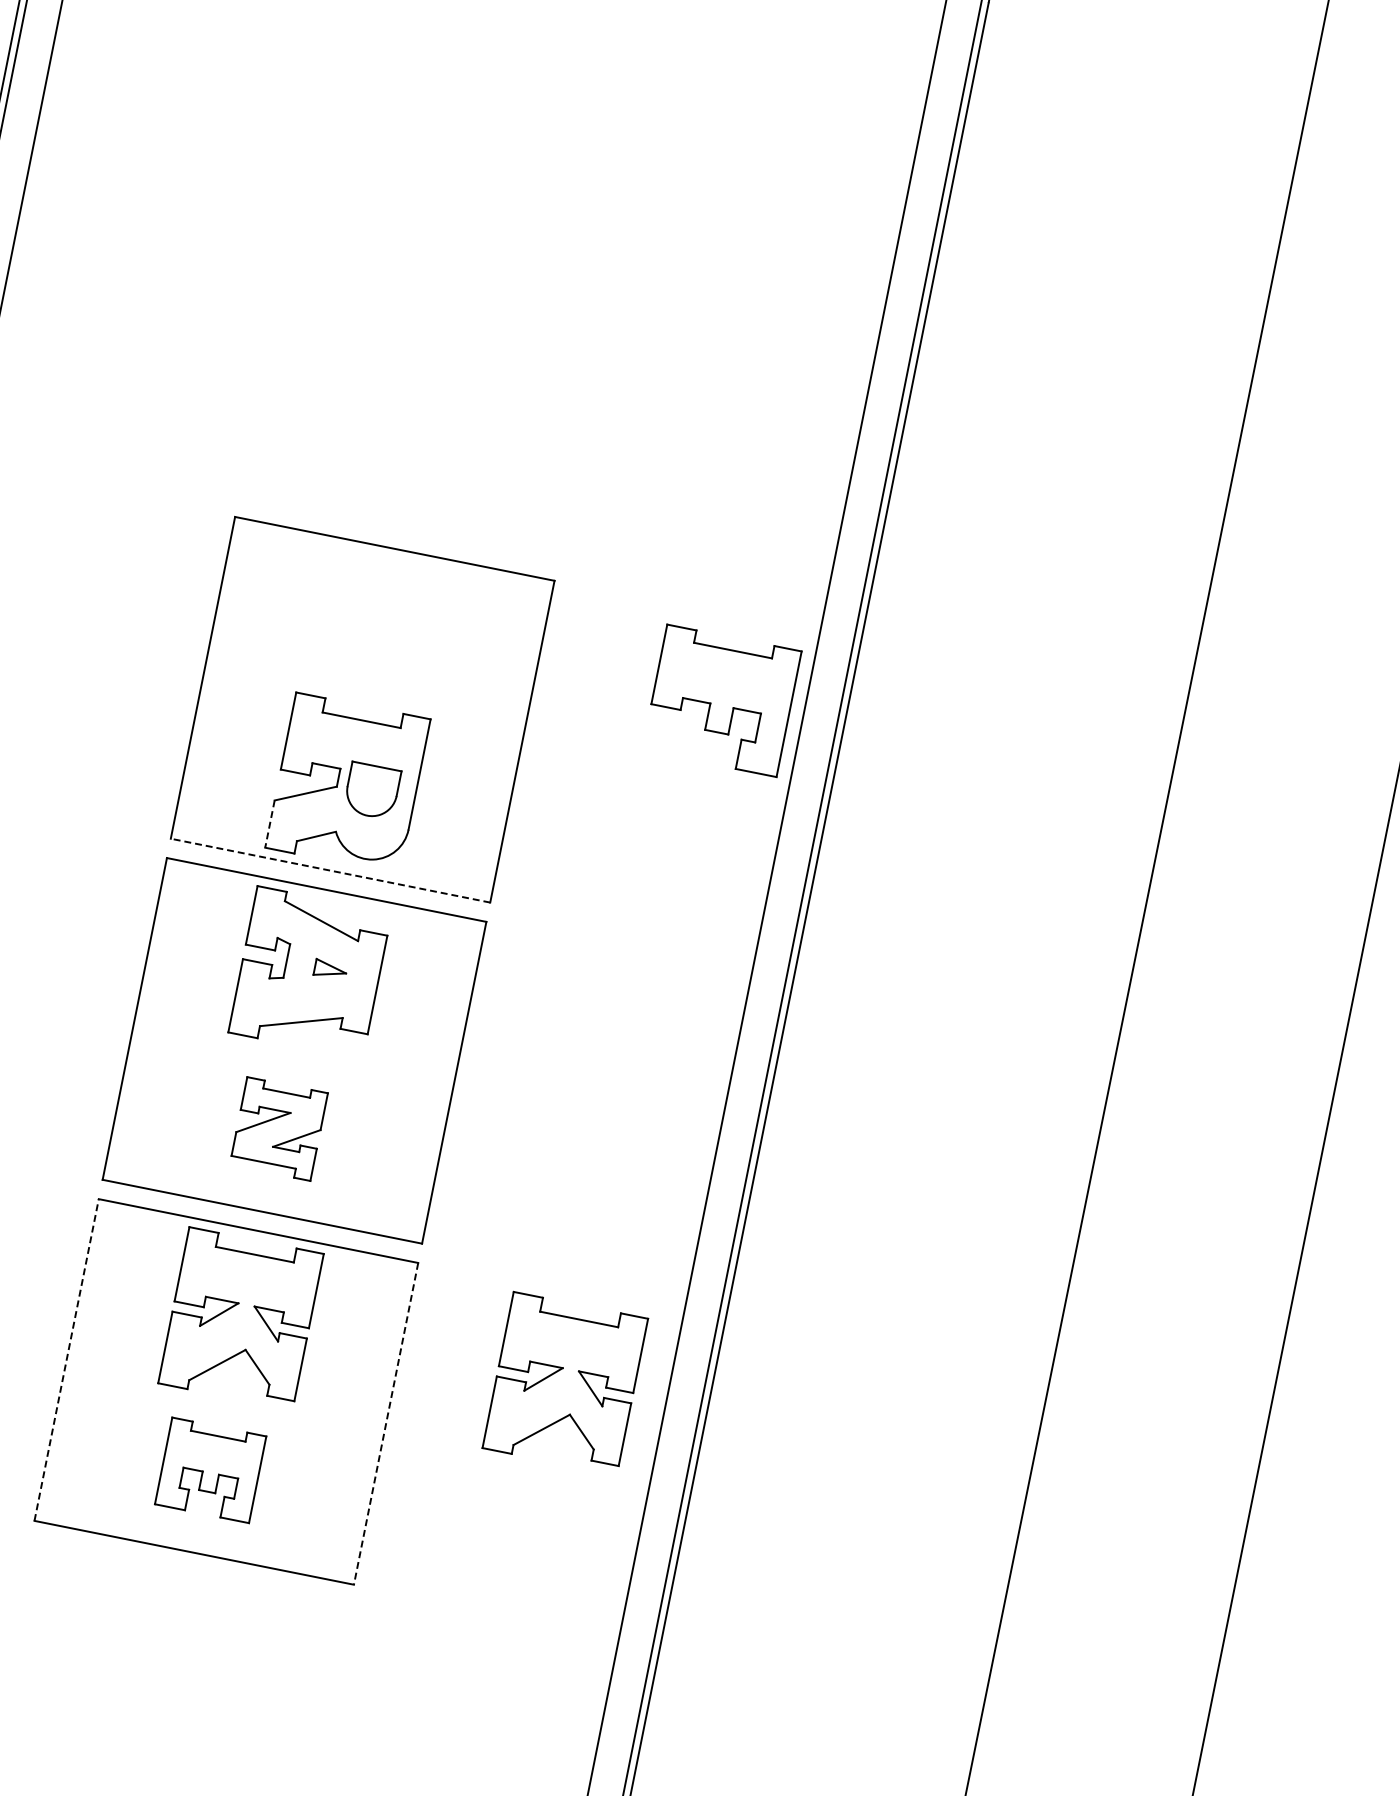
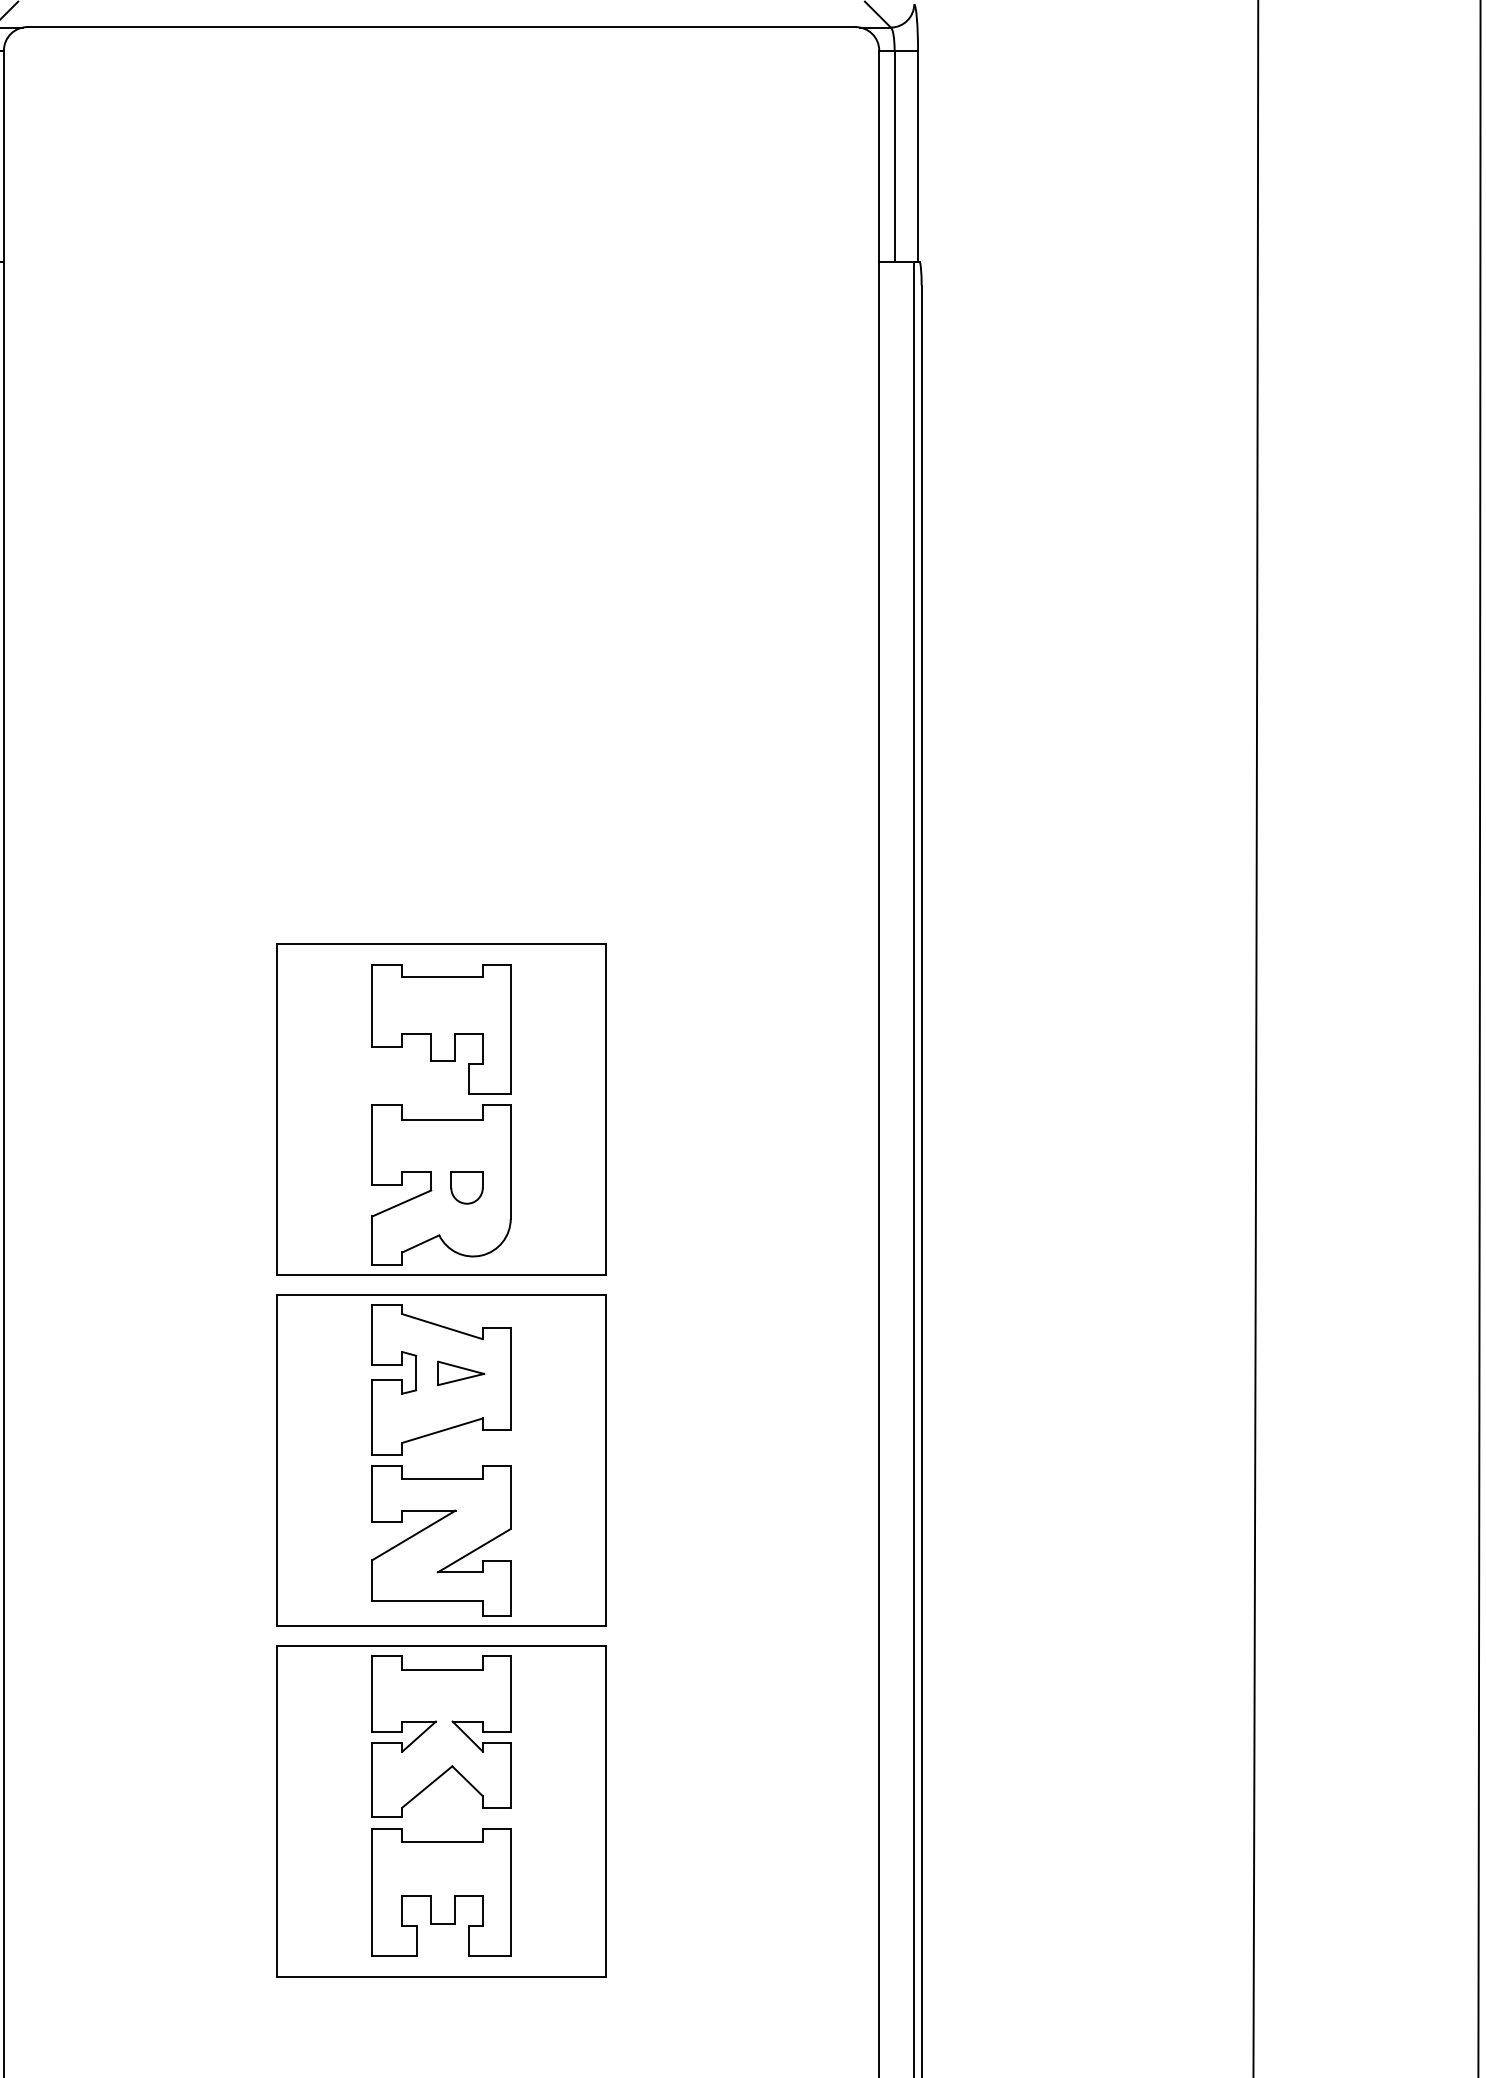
part: (721, 701) -> (441, 1029), moved
part: (371, 790) -> (466, 1187), size x0.62
line: (269, 824) -> (372, 1241), dashed -> solid
line: (330, 870) -> (441, 1274), dashed -> solid
part: (330, 969) -> (461, 1372), size x1.43
part: (278, 1128) -> (441, 1540), size x1.67
line: (67, 1359) -> (277, 1811), dashed -> solid
part: (565, 1383) -> (775, 1736), removed
line: (386, 1423) -> (606, 1811), dashed -> solid
part: (210, 1470) -> (441, 1892), size x1.43

